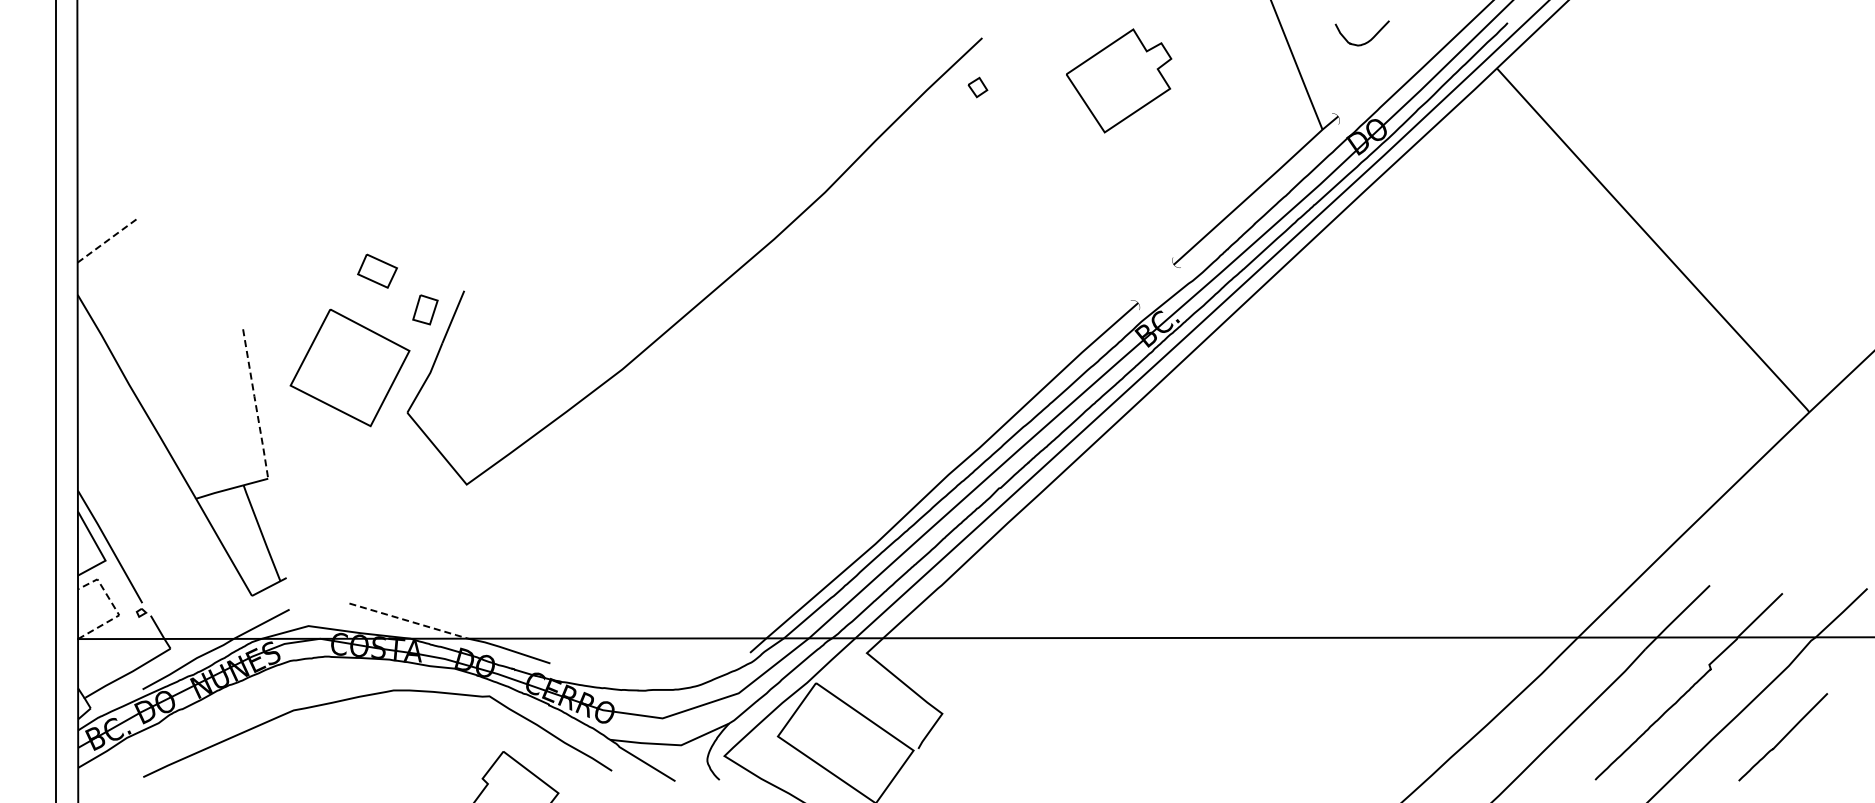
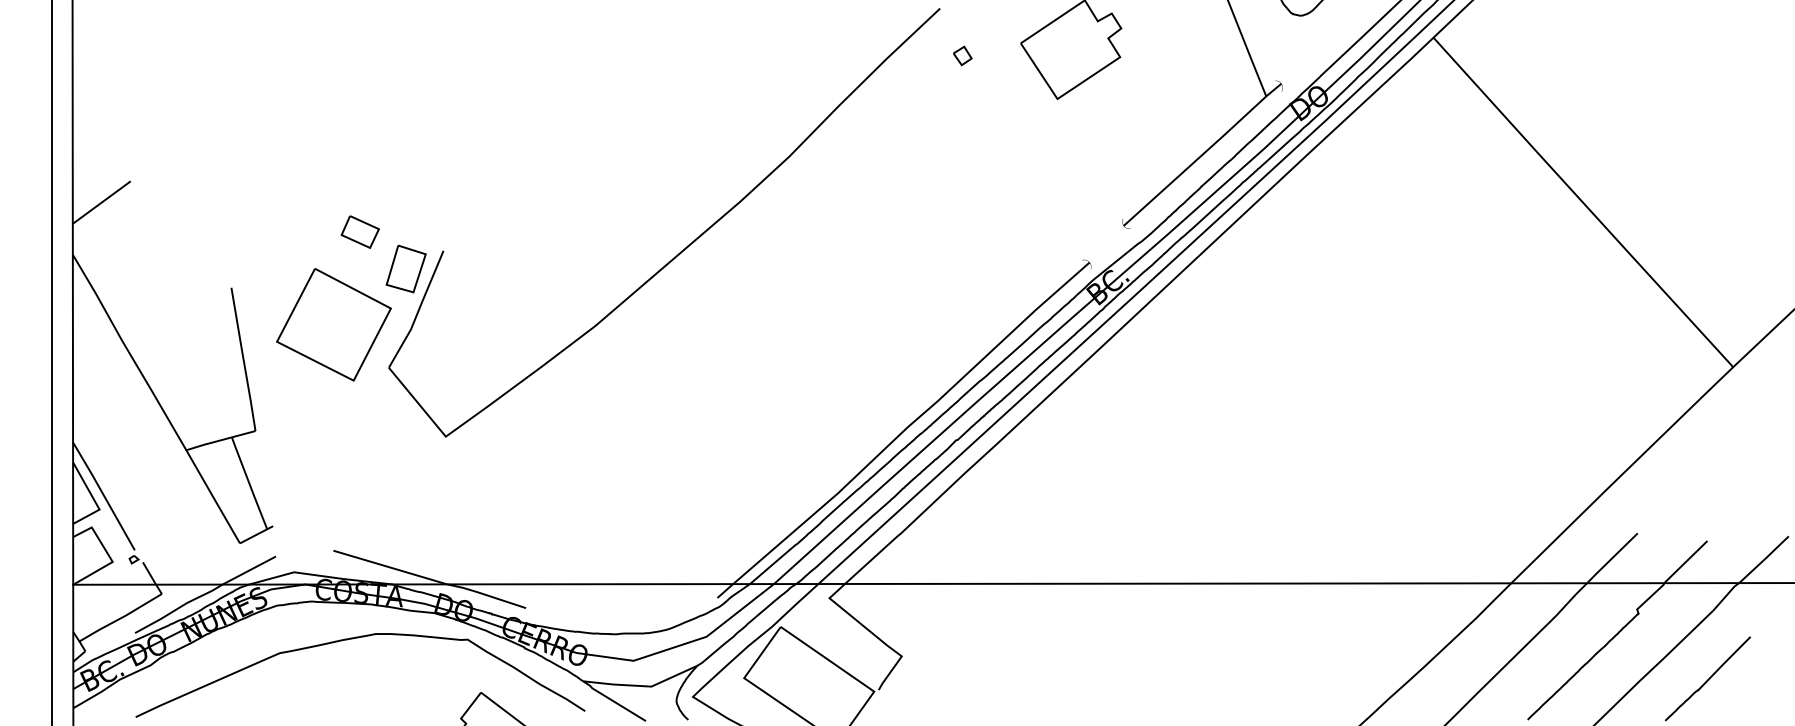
part: (977, 87) -> (962, 55), moved
line: (107, 240) -> (101, 202), dashed -> solid
part: (425, 309) -> (406, 268), size x1.67
line: (255, 404) -> (243, 359), dashed -> solid
line: (114, 607) -> (108, 554), dashed -> solid
line: (409, 621) -> (390, 567), dashed -> solid

